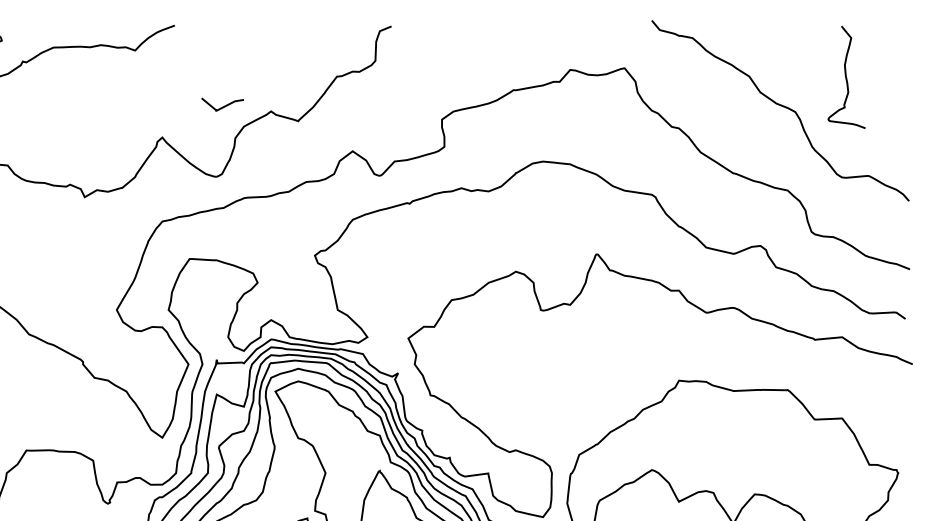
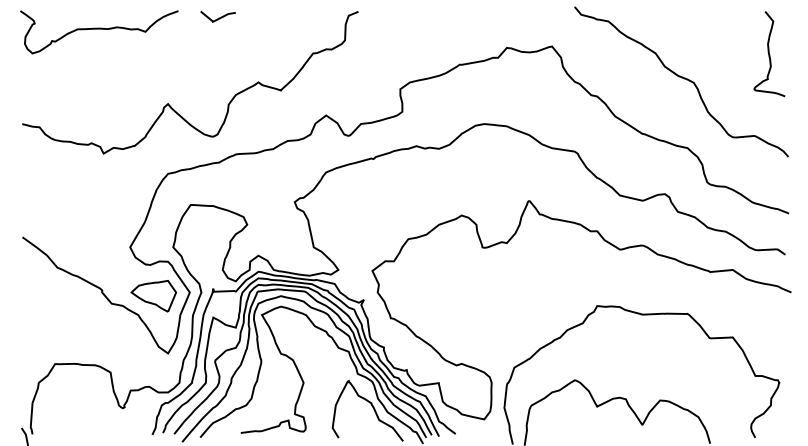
curve: (846, 77) -> (769, 54), moved
curve: (221, 106) -> (217, 18), moved
part: (144, 369) -> (153, 296), added

